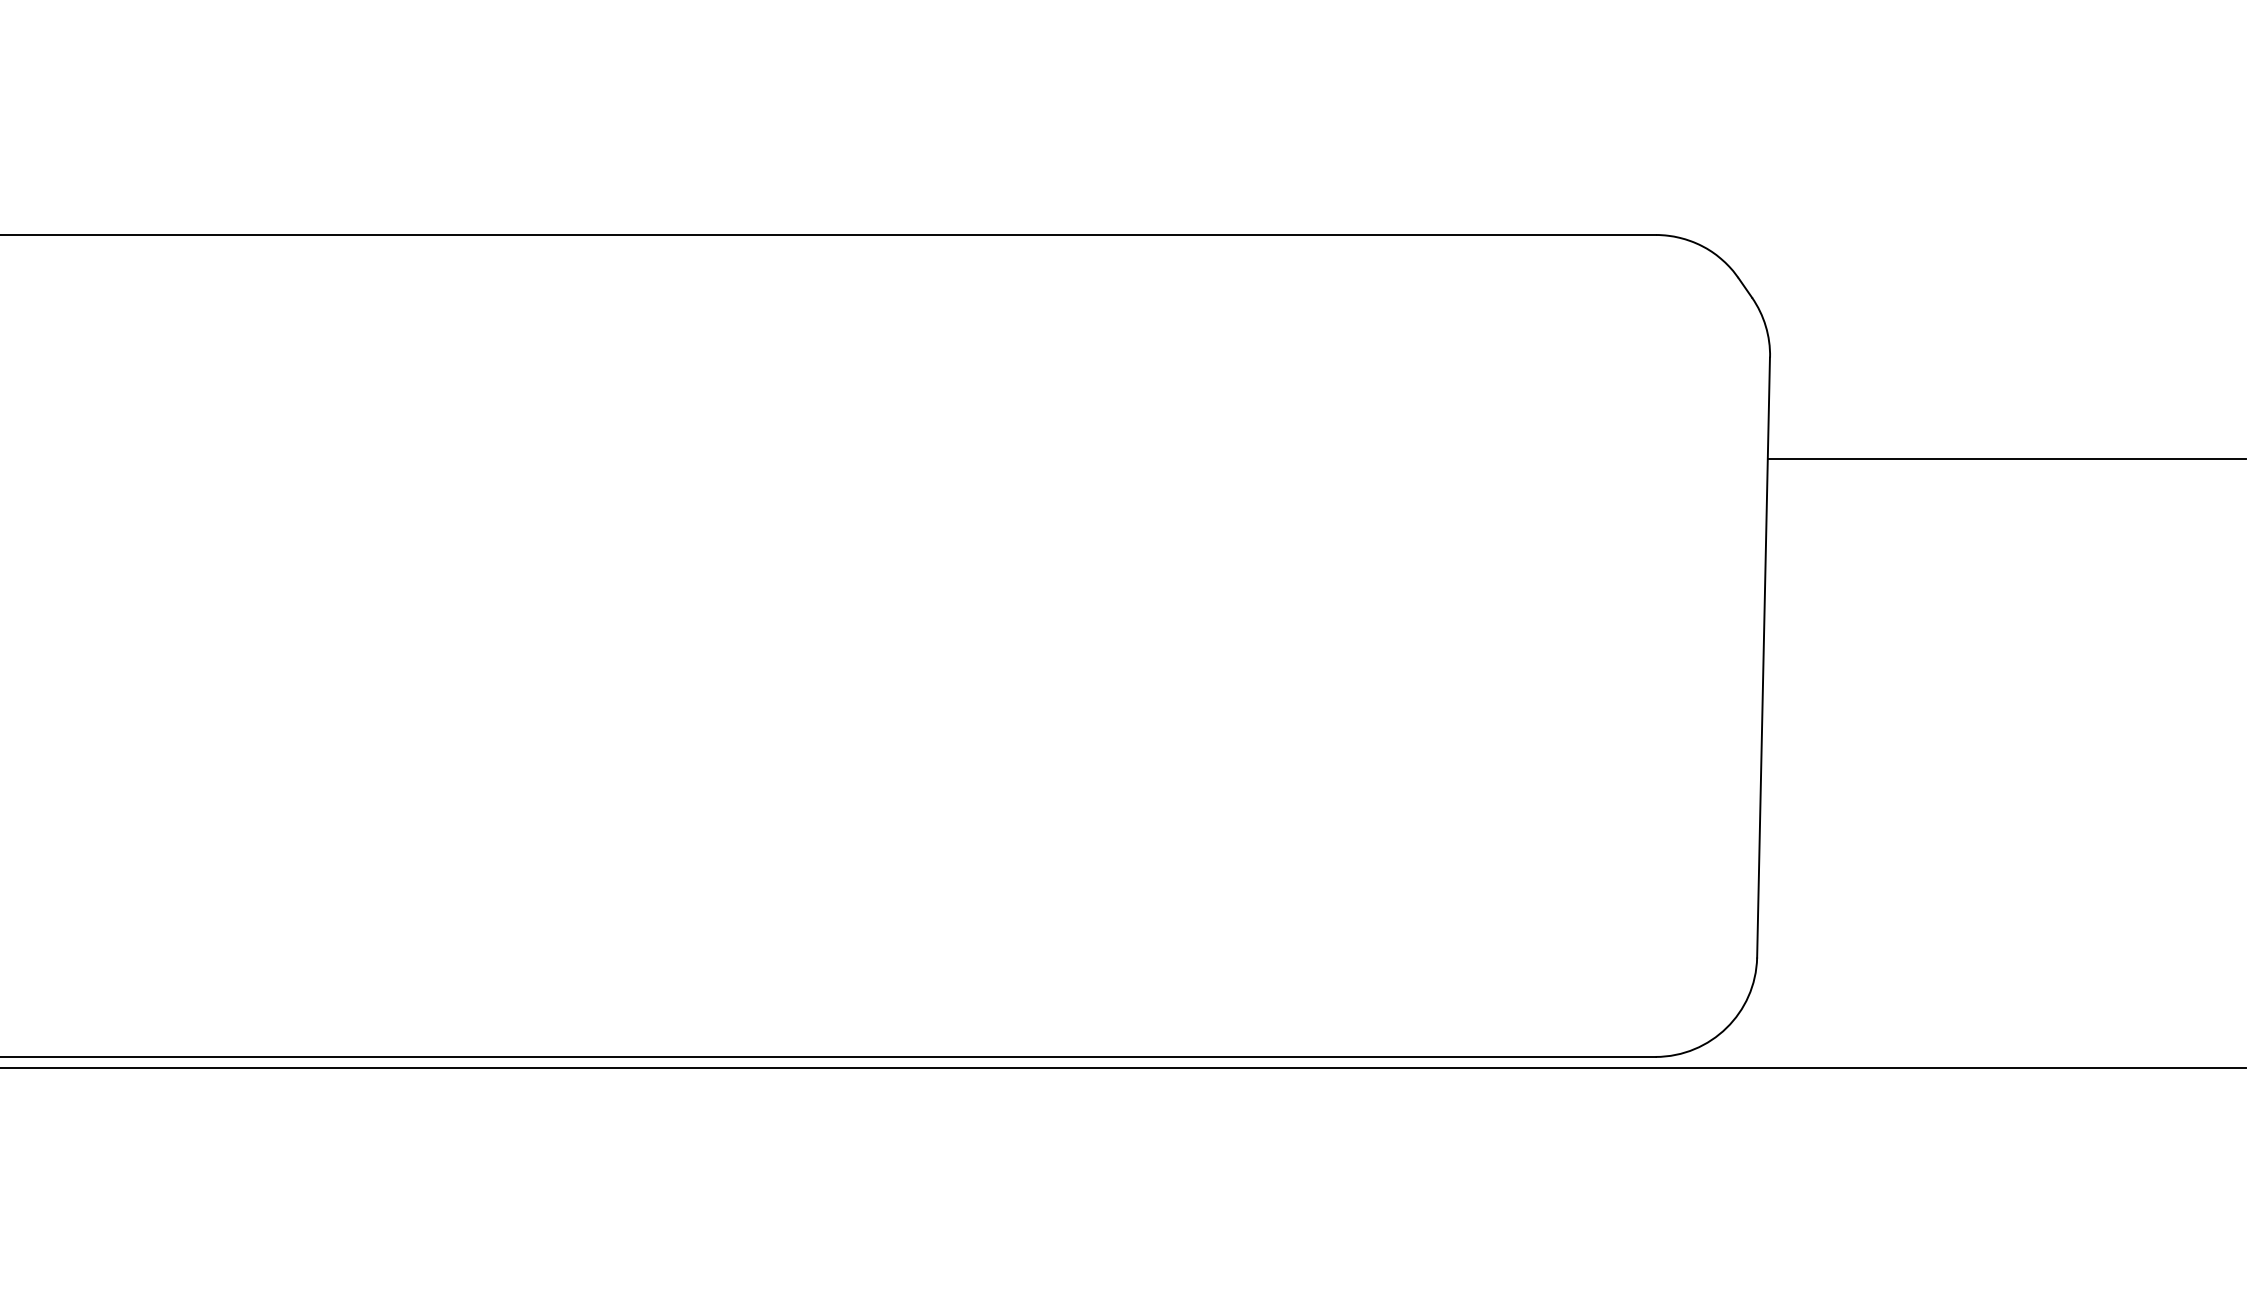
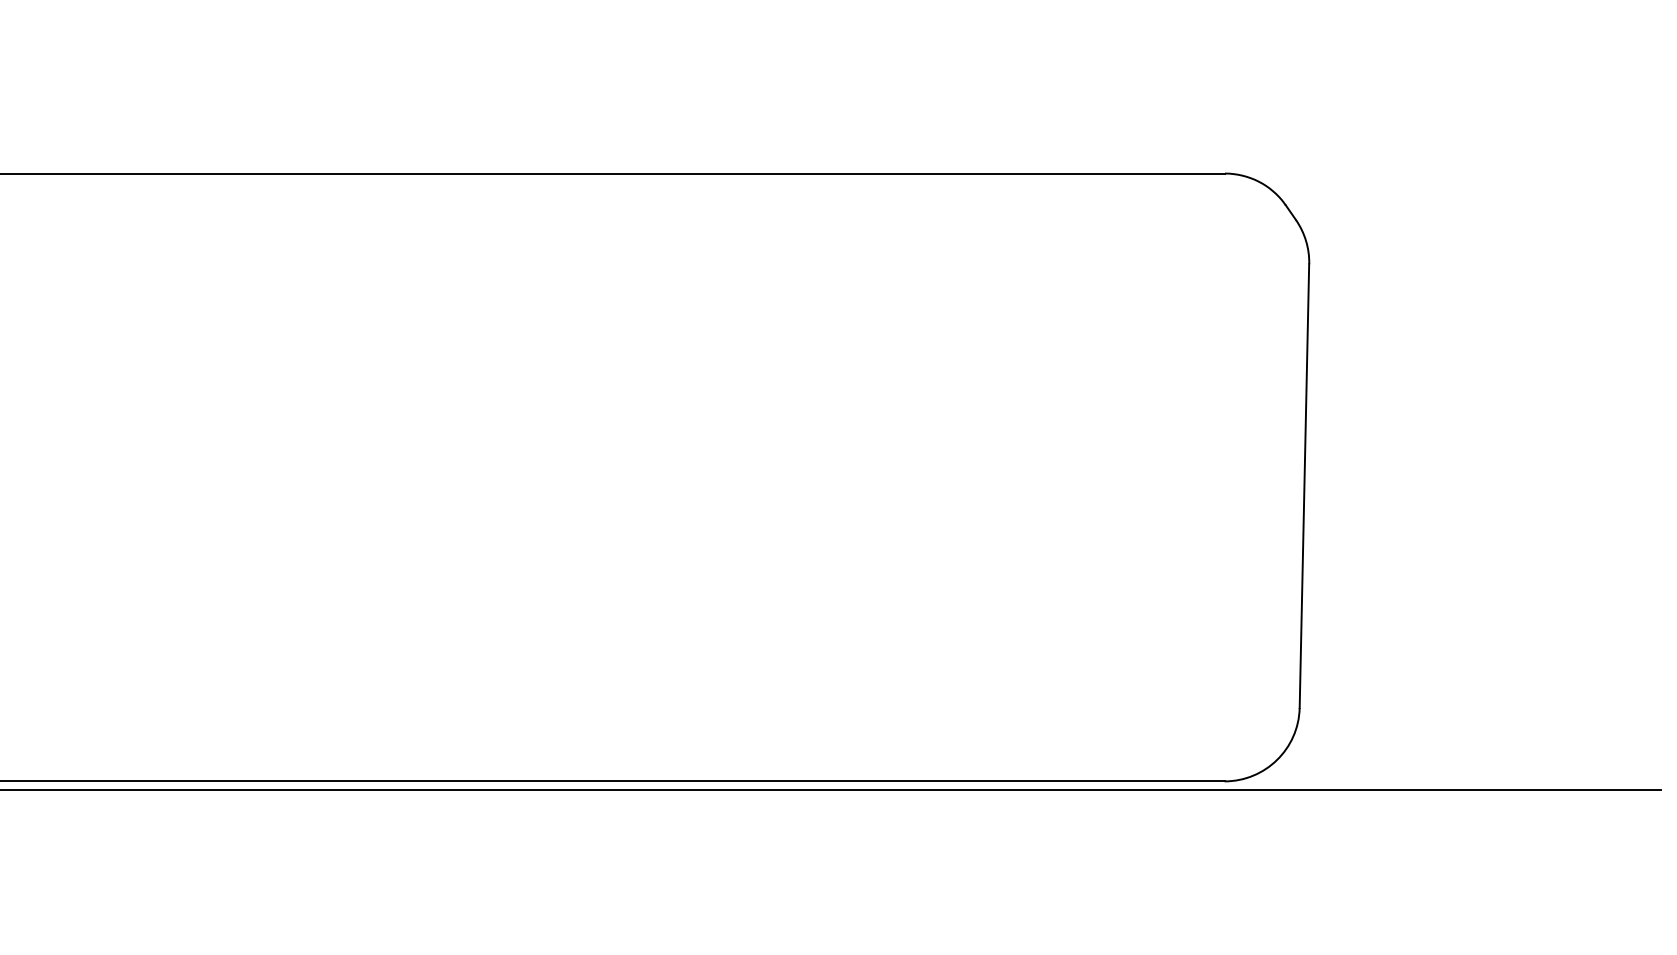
line: (2006, 459) -> (1484, 339), removed

